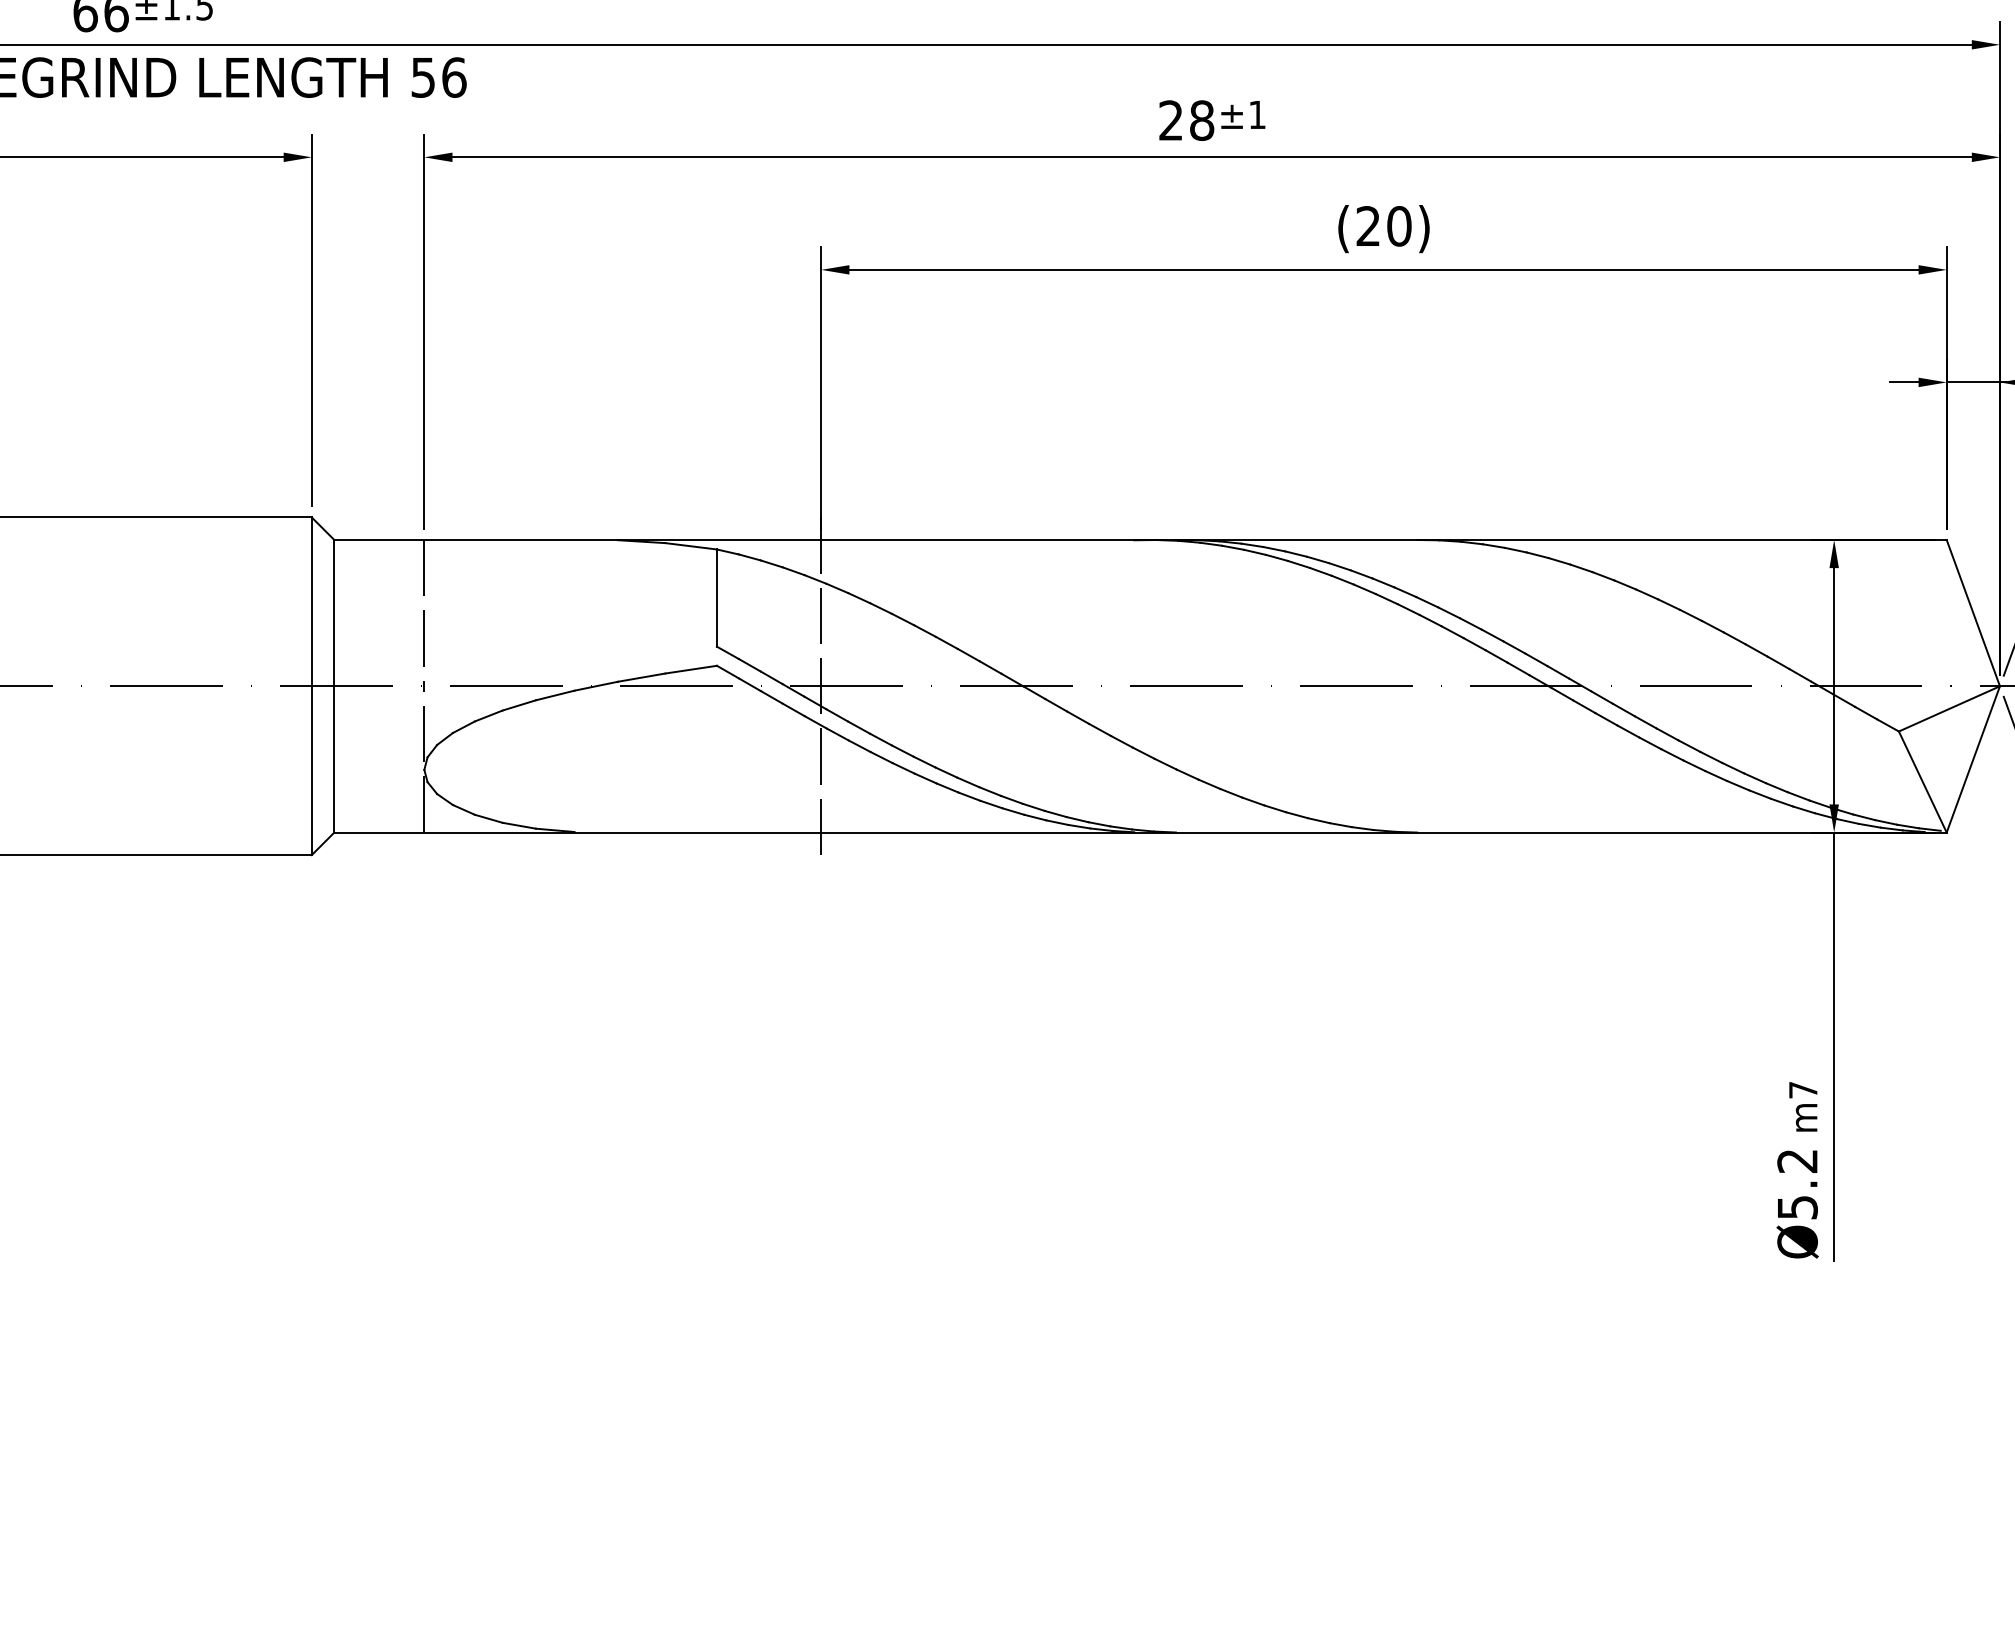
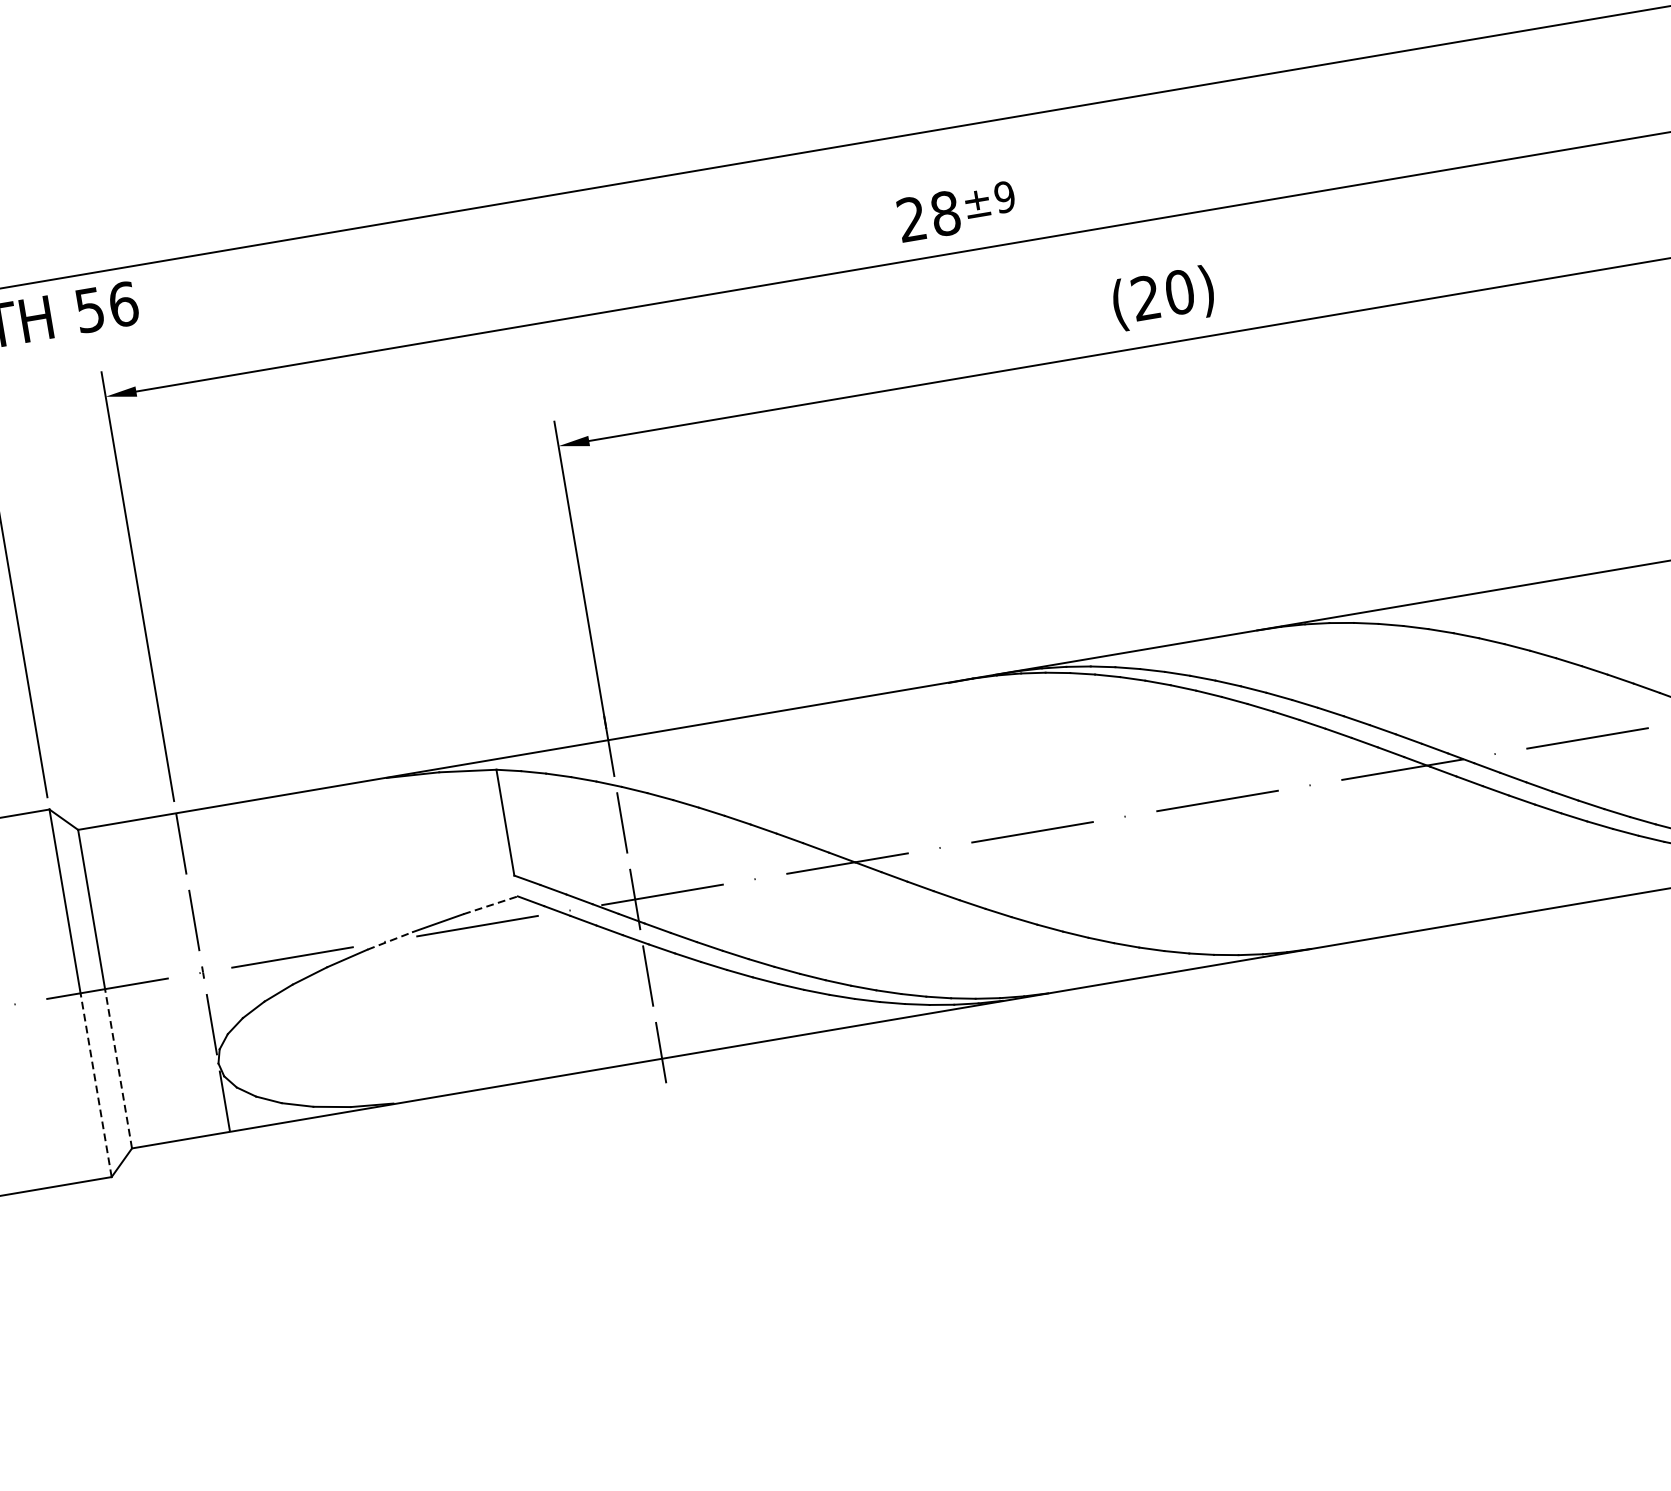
text: (1256, 114) -> (1003, 196), ±1 -> ±9
line: (691, 669) -> (490, 905), solid -> dashed
line: (596, 686) -> (390, 941), solid -> dashed
line: (334, 758) -> (118, 1067), solid -> dashed
line: (311, 770) -> (95, 1085), solid -> dashed

